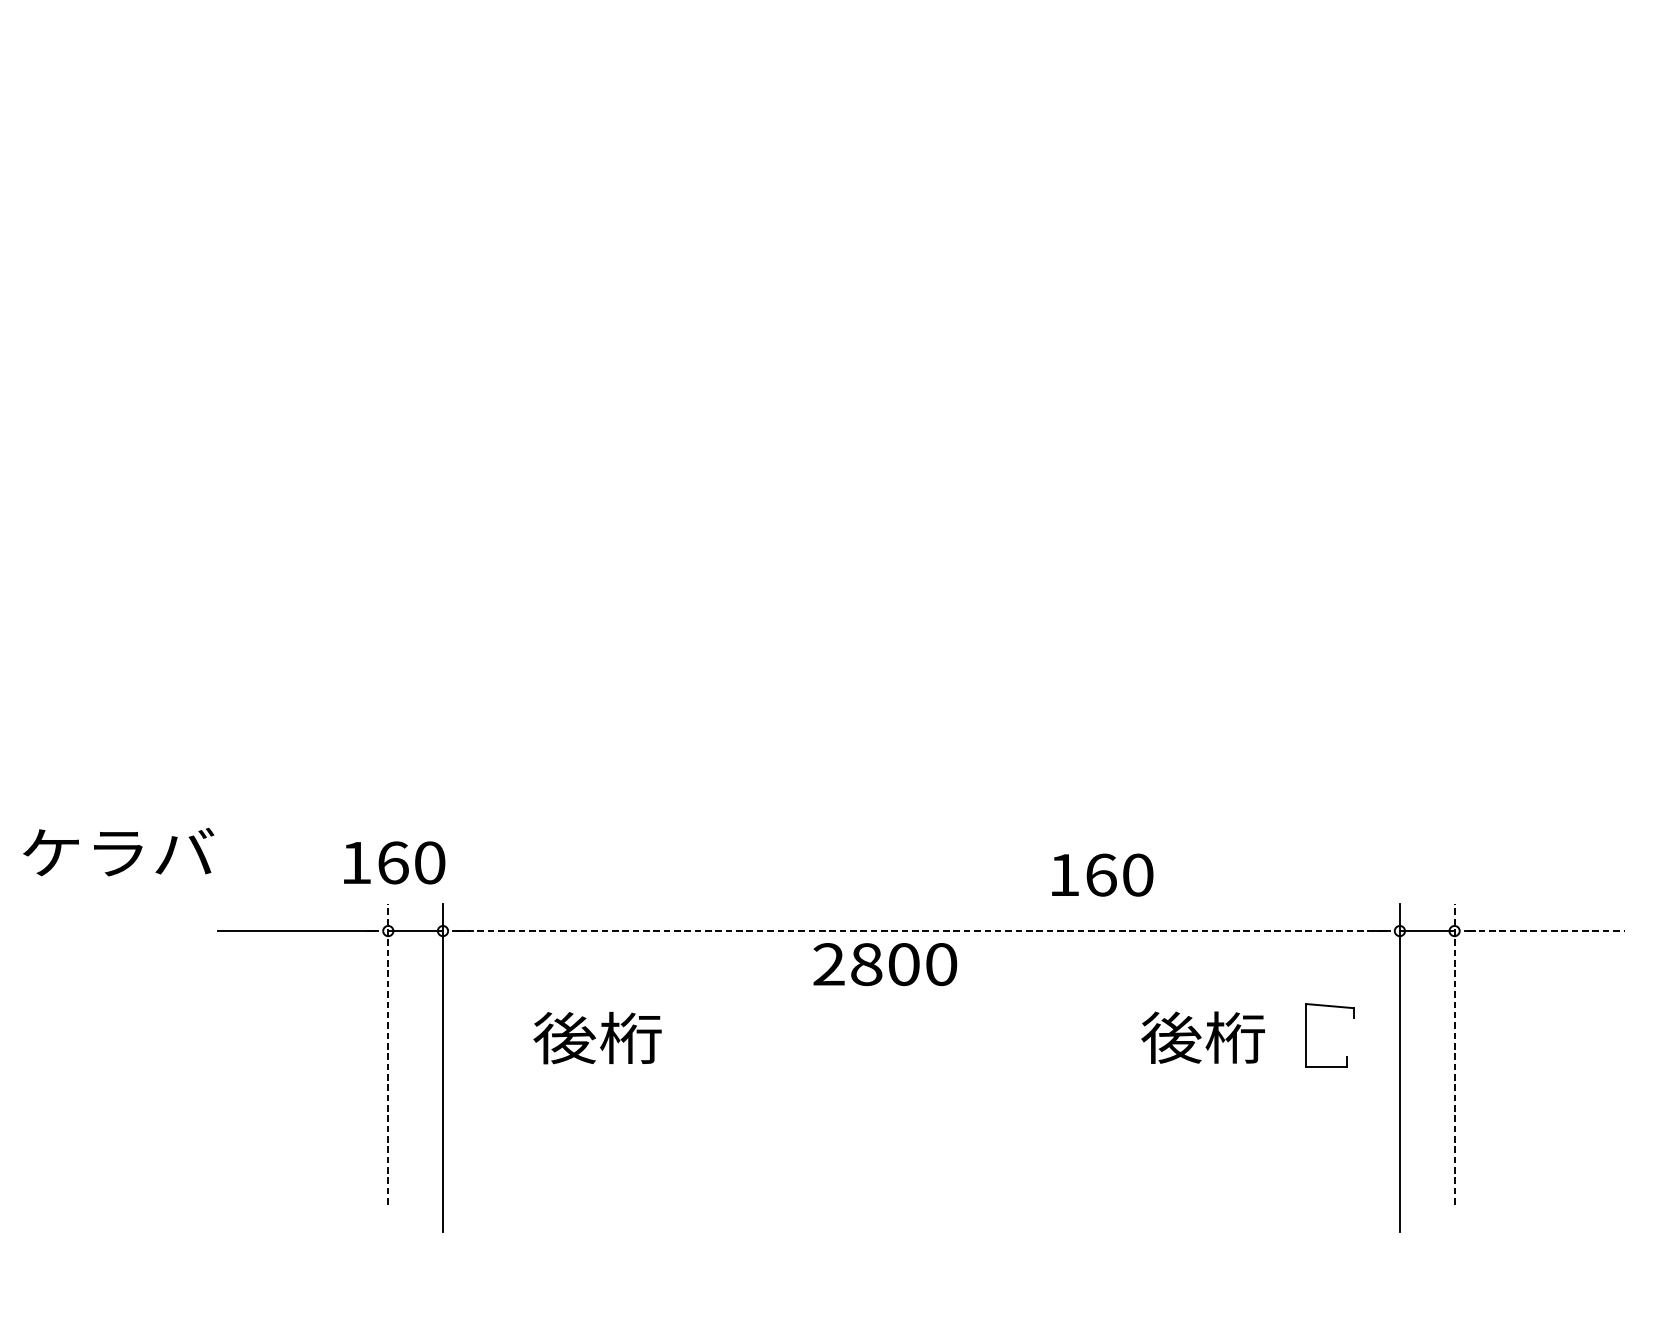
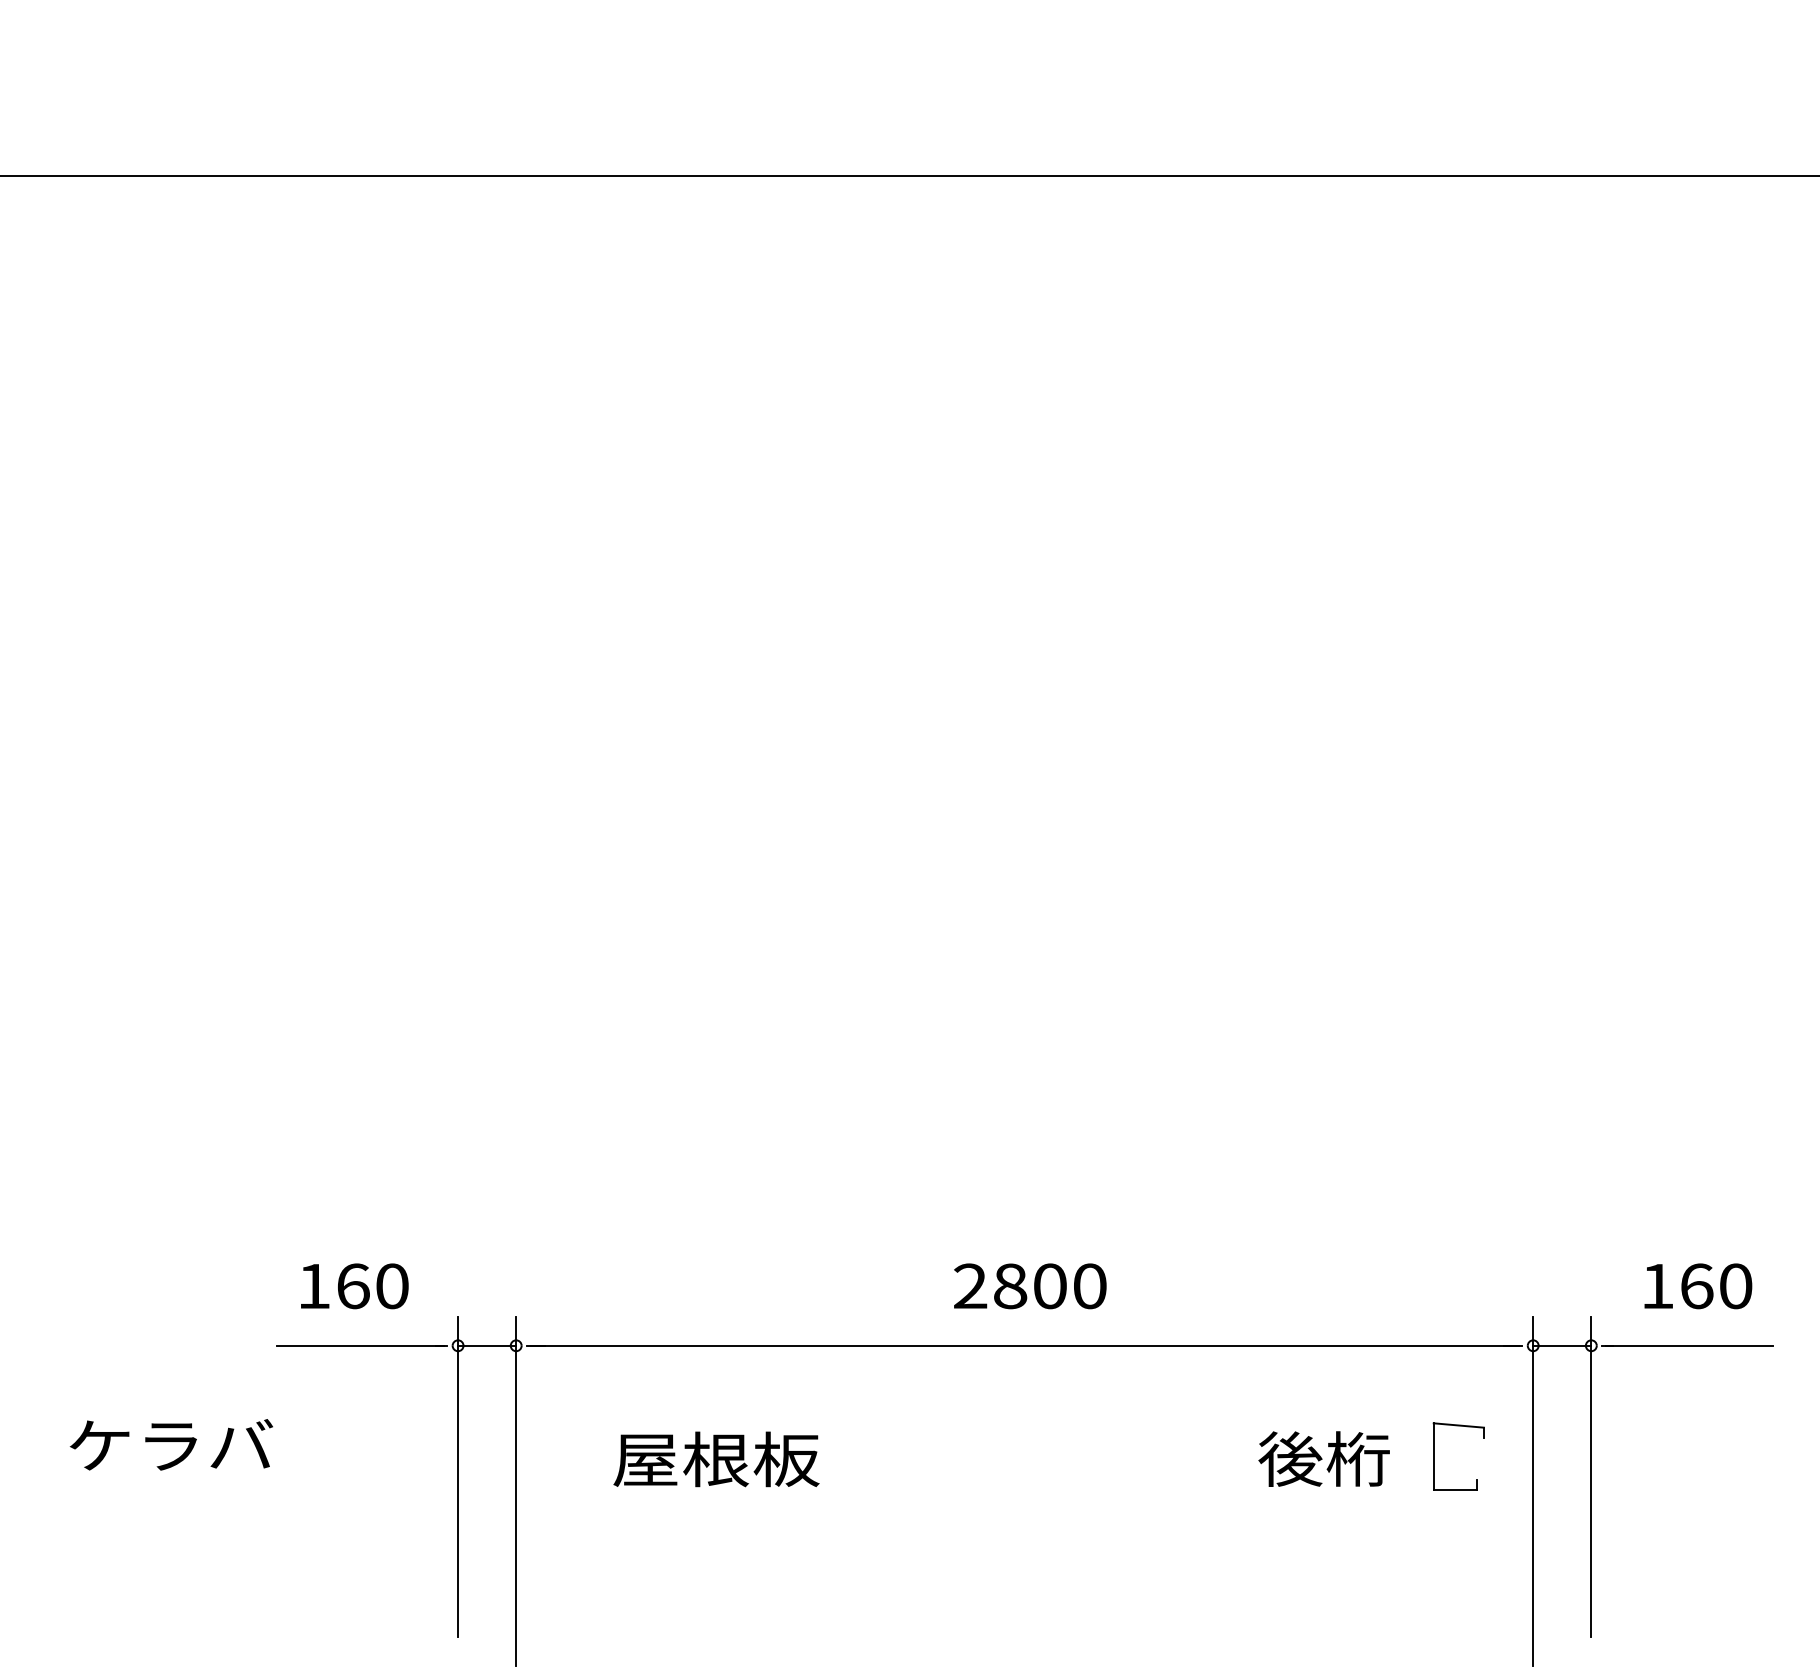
text: (117, 851) -> (170, 1444), moved
text: (394, 863) -> (354, 1286), moved
text: (1102, 875) -> (1698, 1286), moved
line: (921, 930) -> (1024, 1345), dashed -> solid
line: (1546, 930) -> (1689, 1345), dashed -> solid
text: (885, 964) -> (1030, 1286), moved
text: (630, 1038) -> (715, 1459), 後桁 -> 屋根板
line: (388, 1054) -> (458, 1476), dashed -> solid
line: (1454, 1054) -> (1591, 1476), dashed -> solid

